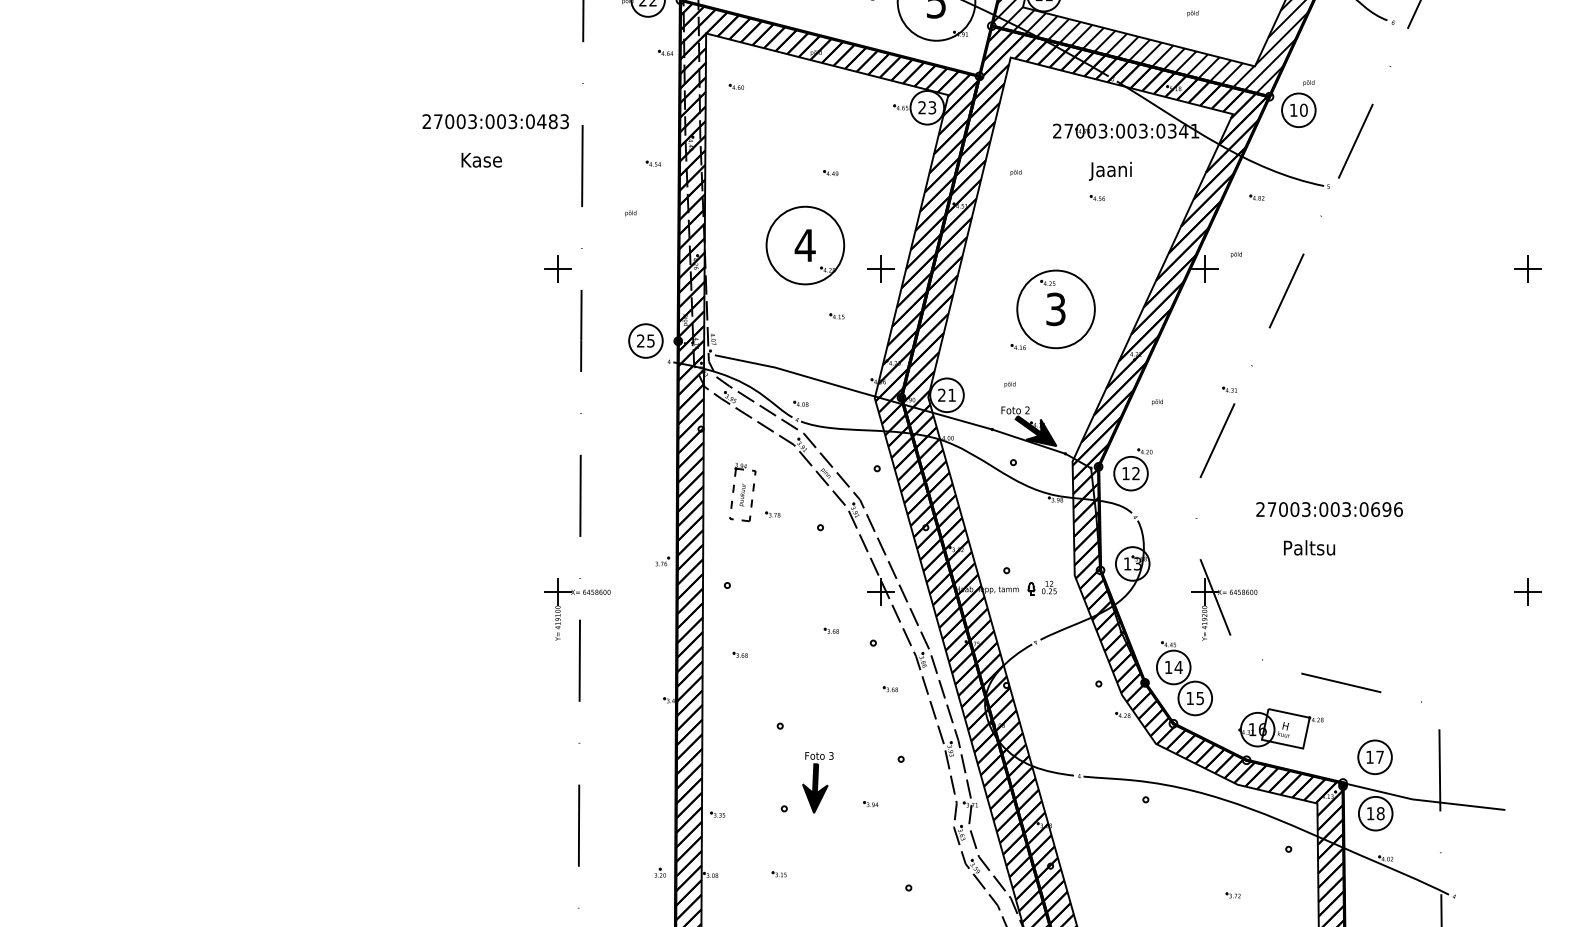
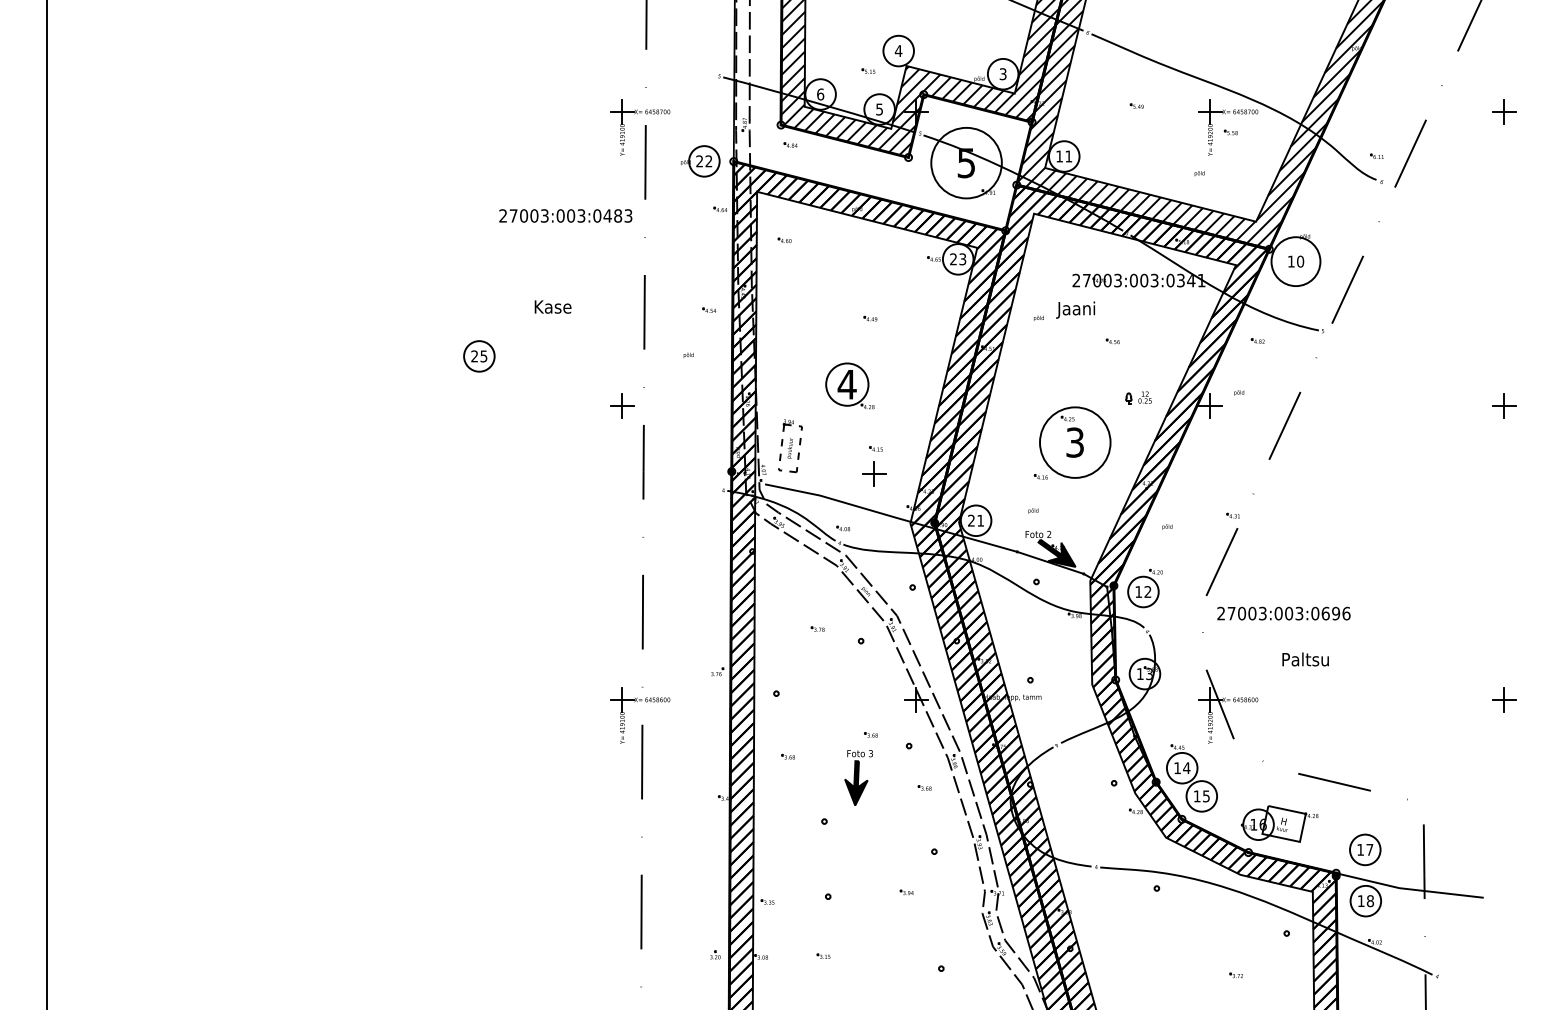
circle: (1298, 110) -> (1295, 261), size x1.6
text: (495, 121) -> (565, 215), moved
text: (1110, 170) -> (1075, 309), moved
circle: (805, 245) -> (847, 384), size x0.6
part: (881, 268) -> (874, 473), moved
part: (646, 341) -> (479, 356), moved
part: (742, 492) -> (790, 446), moved
text: (1329, 509) -> (1283, 613), moved
part: (1042, 587) -> (1138, 397), moved
part: (817, 782) -> (858, 777), moved

